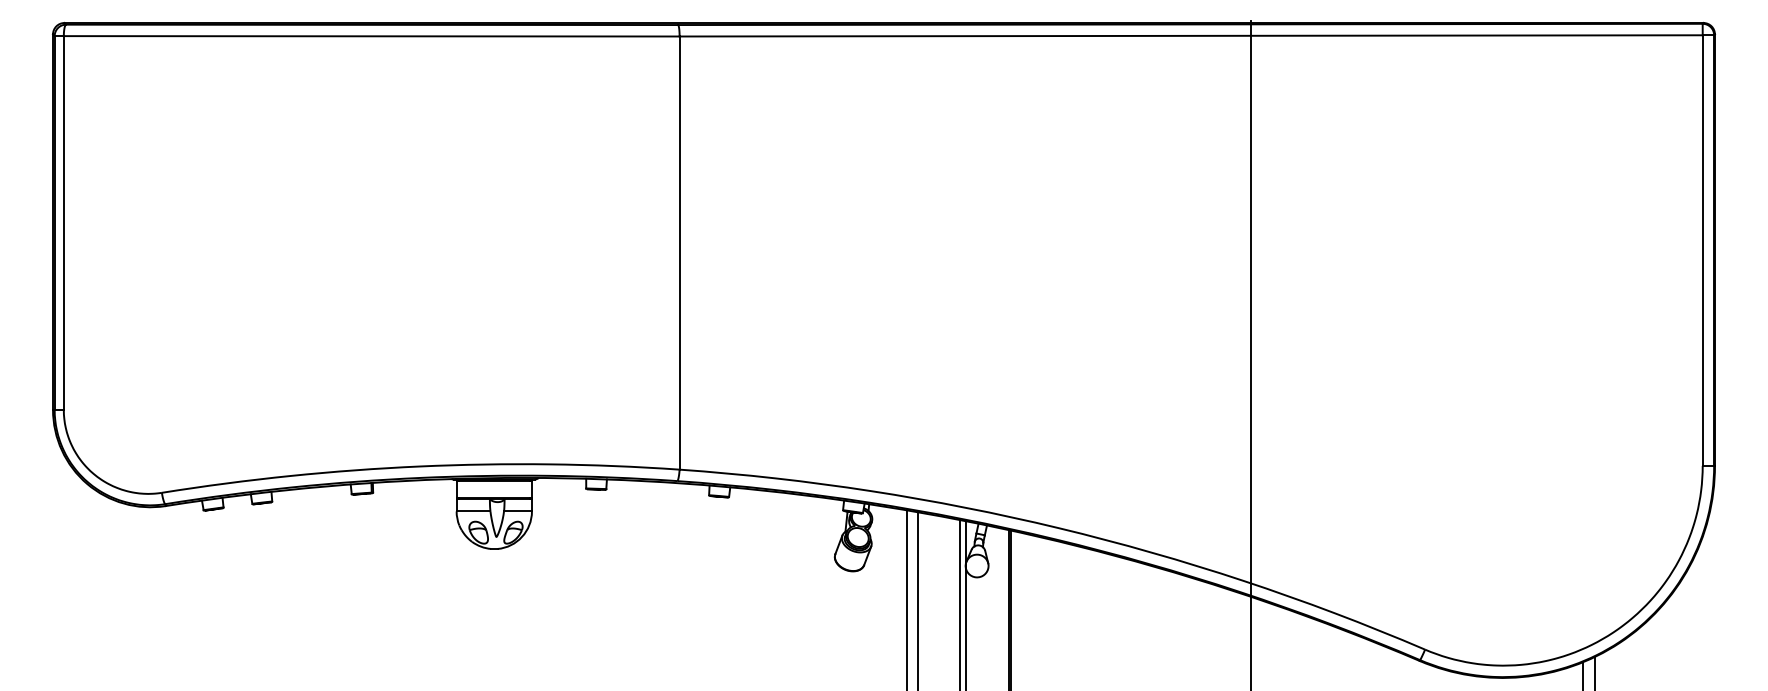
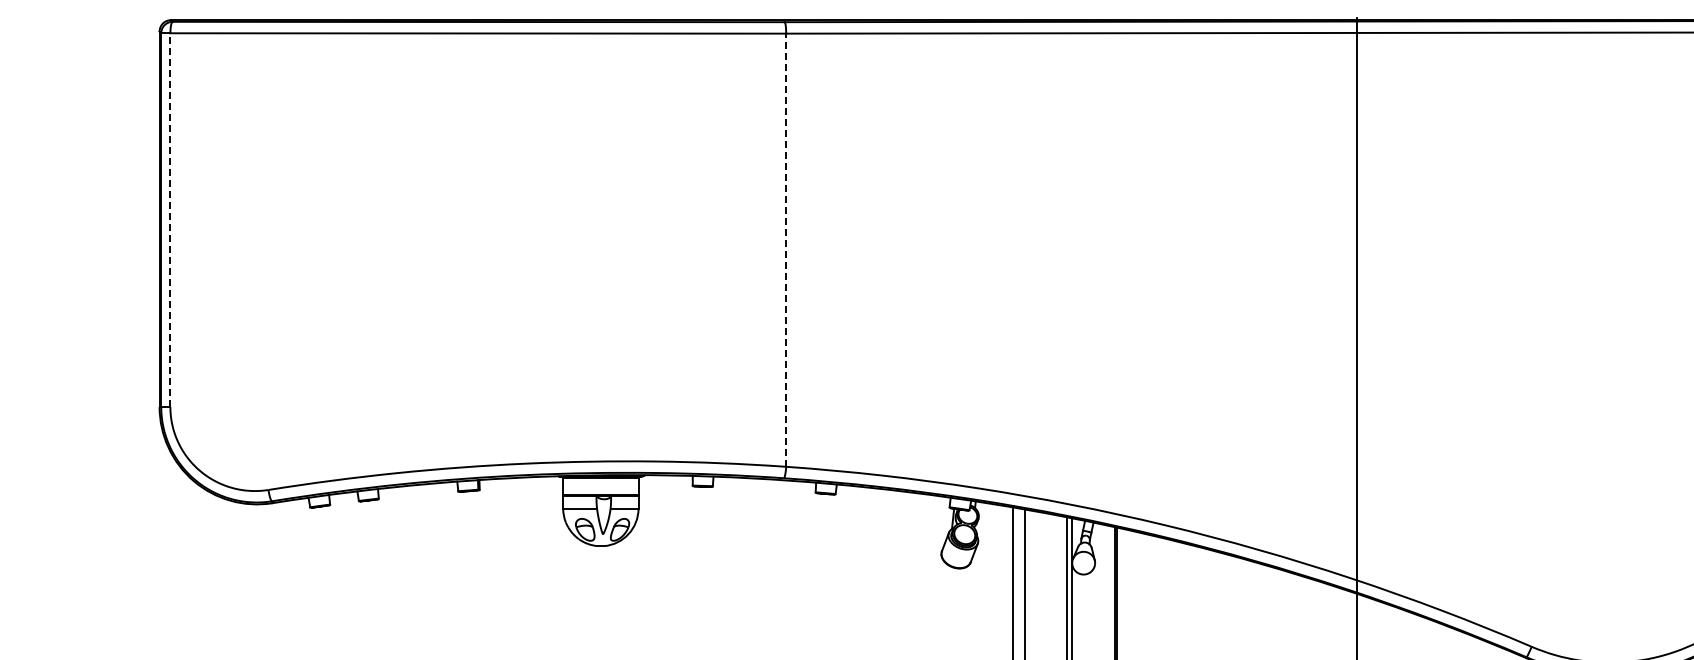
line: (63, 222) -> (170, 219), solid -> dashed
line: (679, 253) -> (786, 250), solid -> dashed

